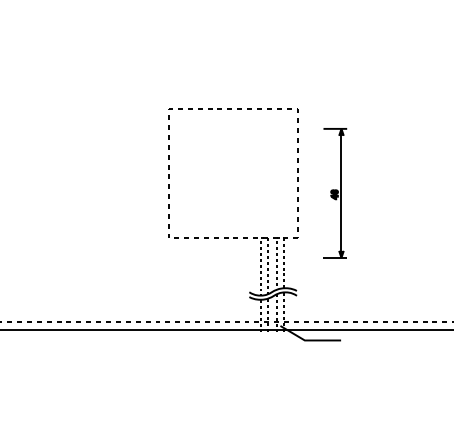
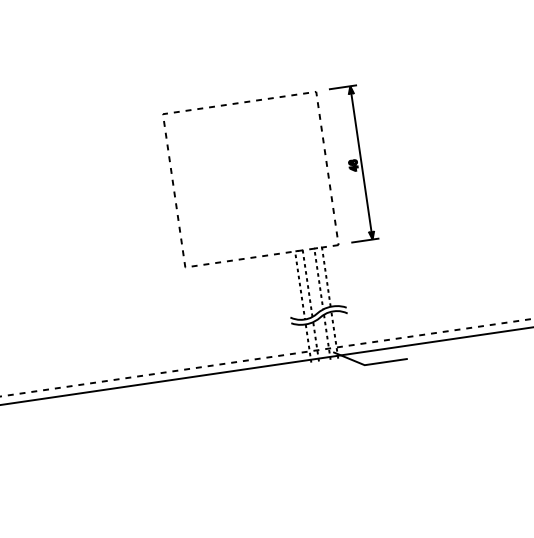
part: (335, 193) -> (354, 164), moved

